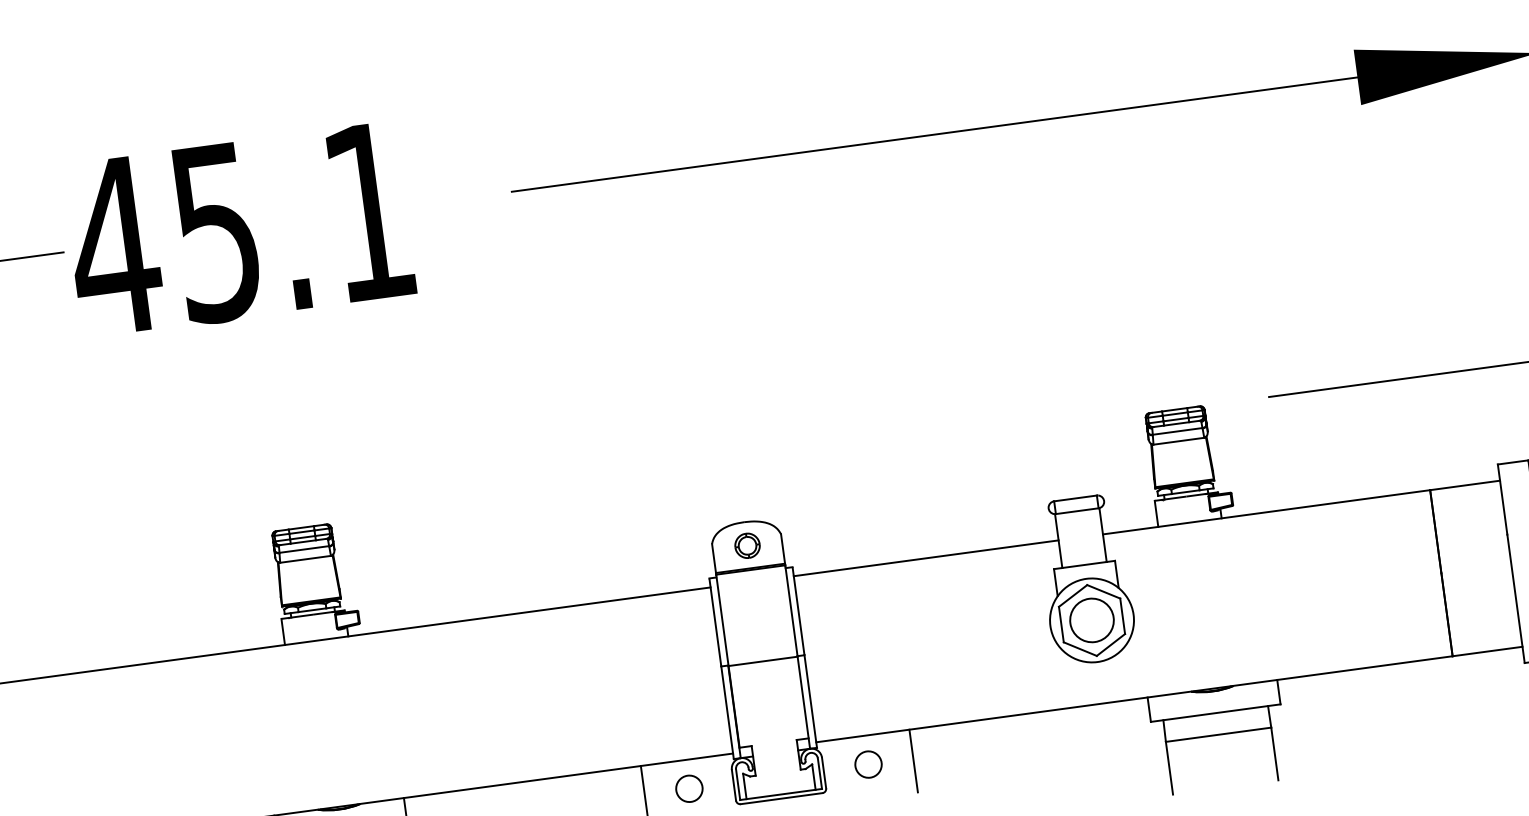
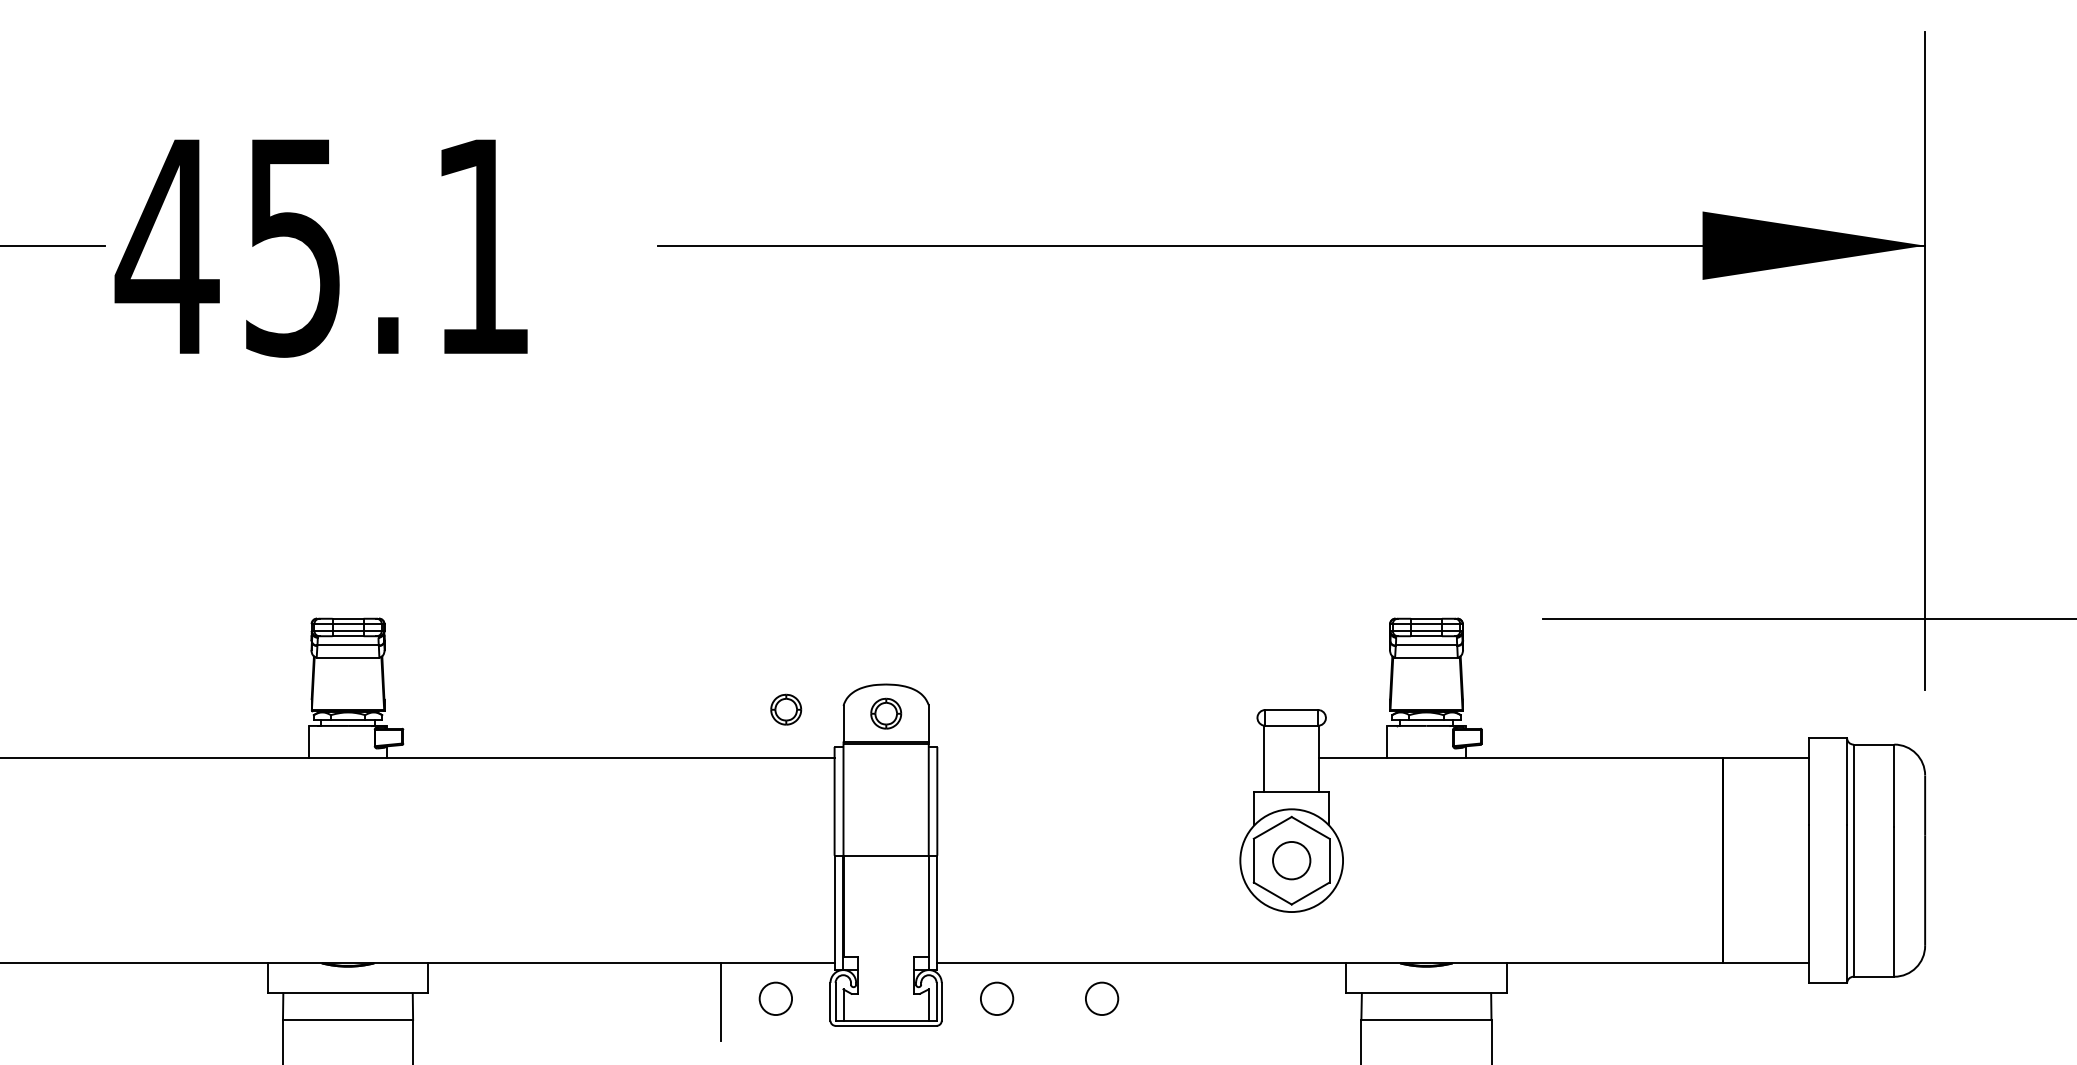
part: (666, 553) -> (786, 709), added
line: (925, 558) -> (1100, 758), removed
circle: (1091, 620) -> (1291, 860), size x0.7
circle: (953, 752) -> (1102, 998), added
line: (913, 760) -> (1052, 1001), removed

